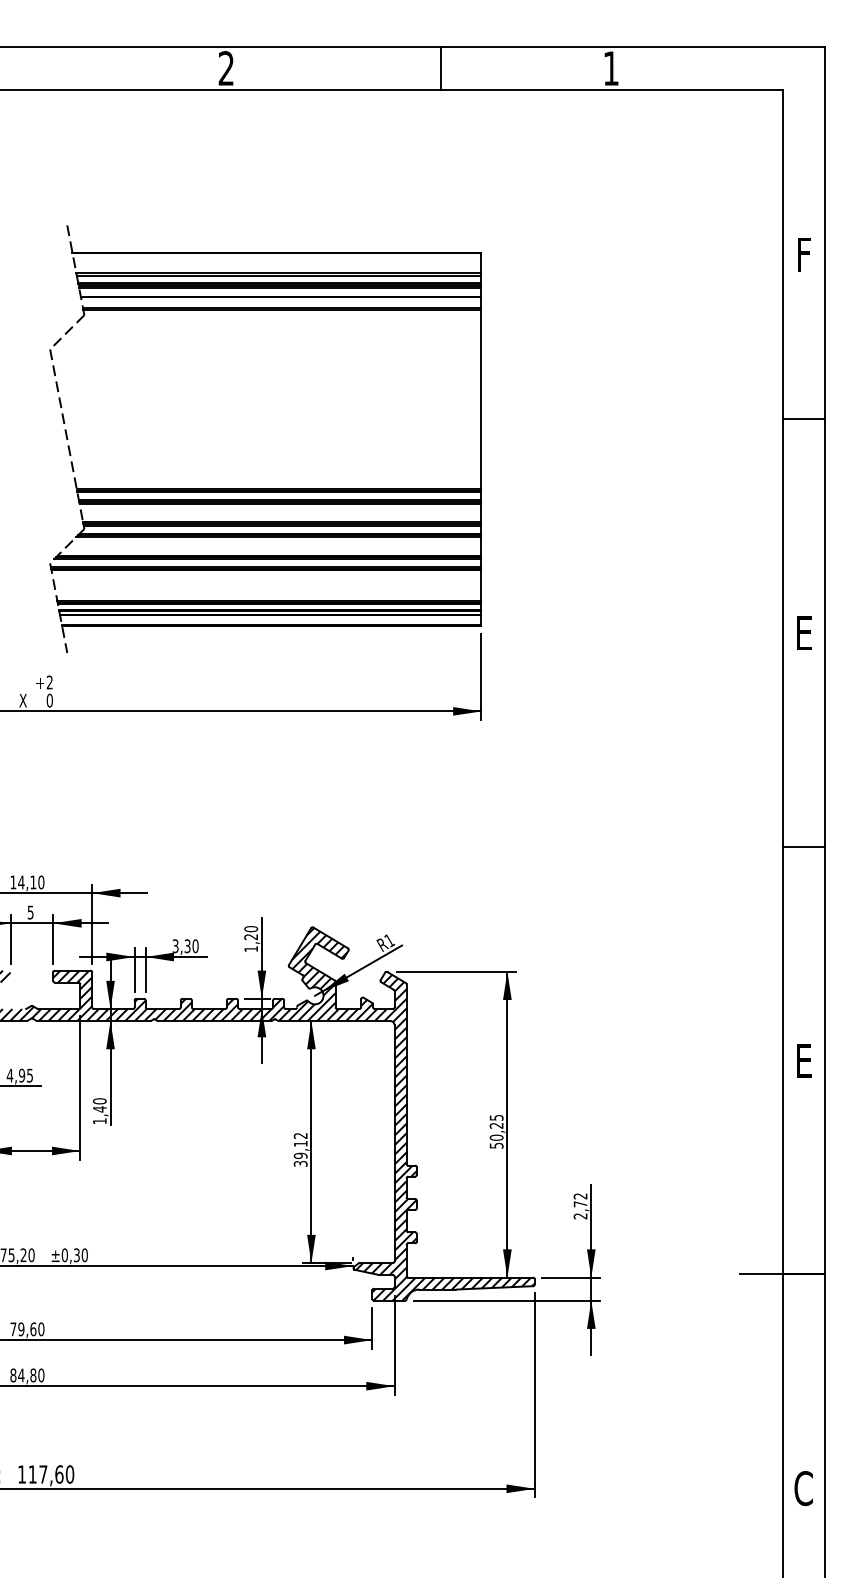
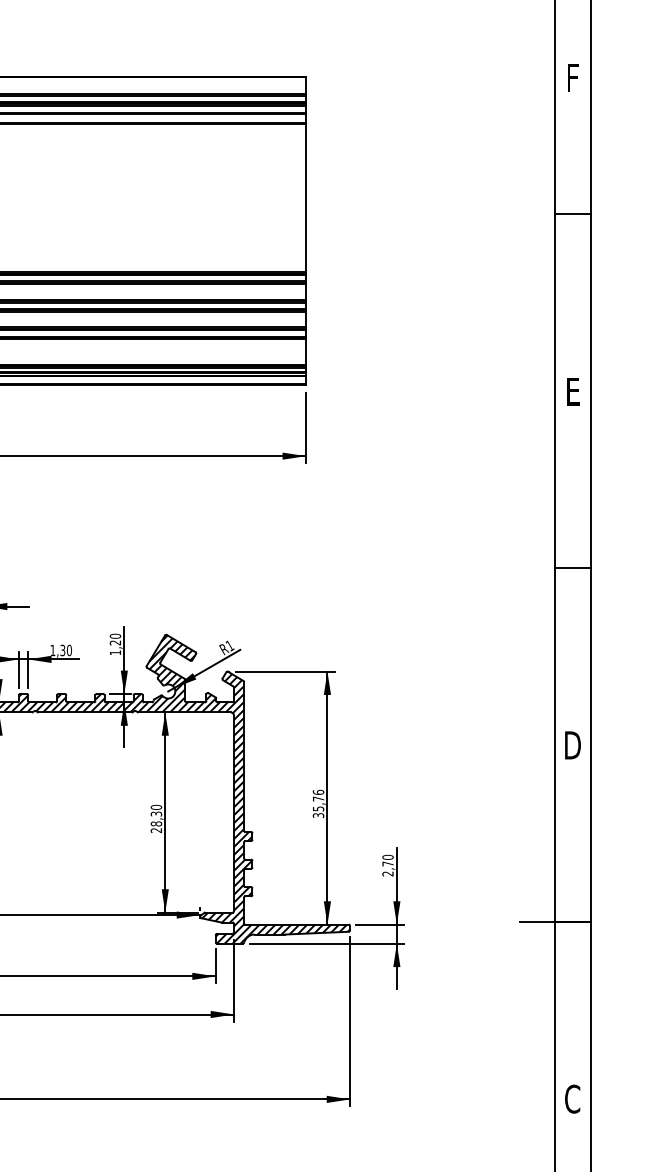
text: (175, 946) -> (52, 650), 3,30 -> 1,30
text: (803, 1060) -> (572, 745), E -> D
text: (496, 1131) -> (318, 803), 50,25 -> 35,76
text: (300, 1149) -> (156, 818), 39,12 -> 28,30
text: (580, 1196) -> (387, 857), 2,72 -> 2,70

